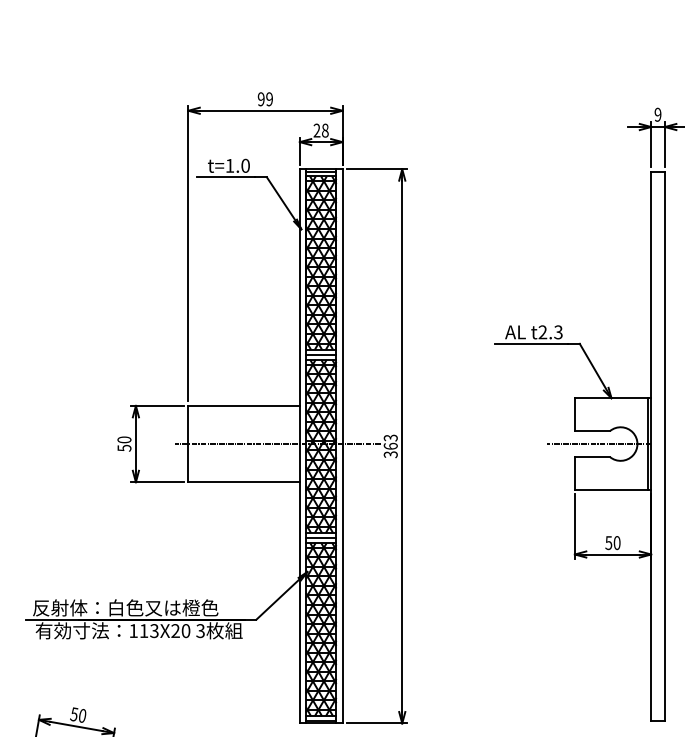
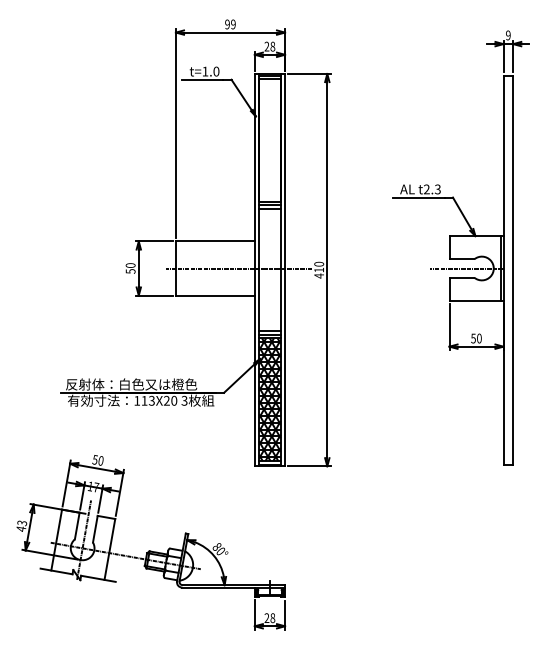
hatch: (320, 263) -> (269, 140), removed
hatch: (320, 445) -> (269, 269), removed
text: (391, 445) -> (319, 269), 363 -> 410

